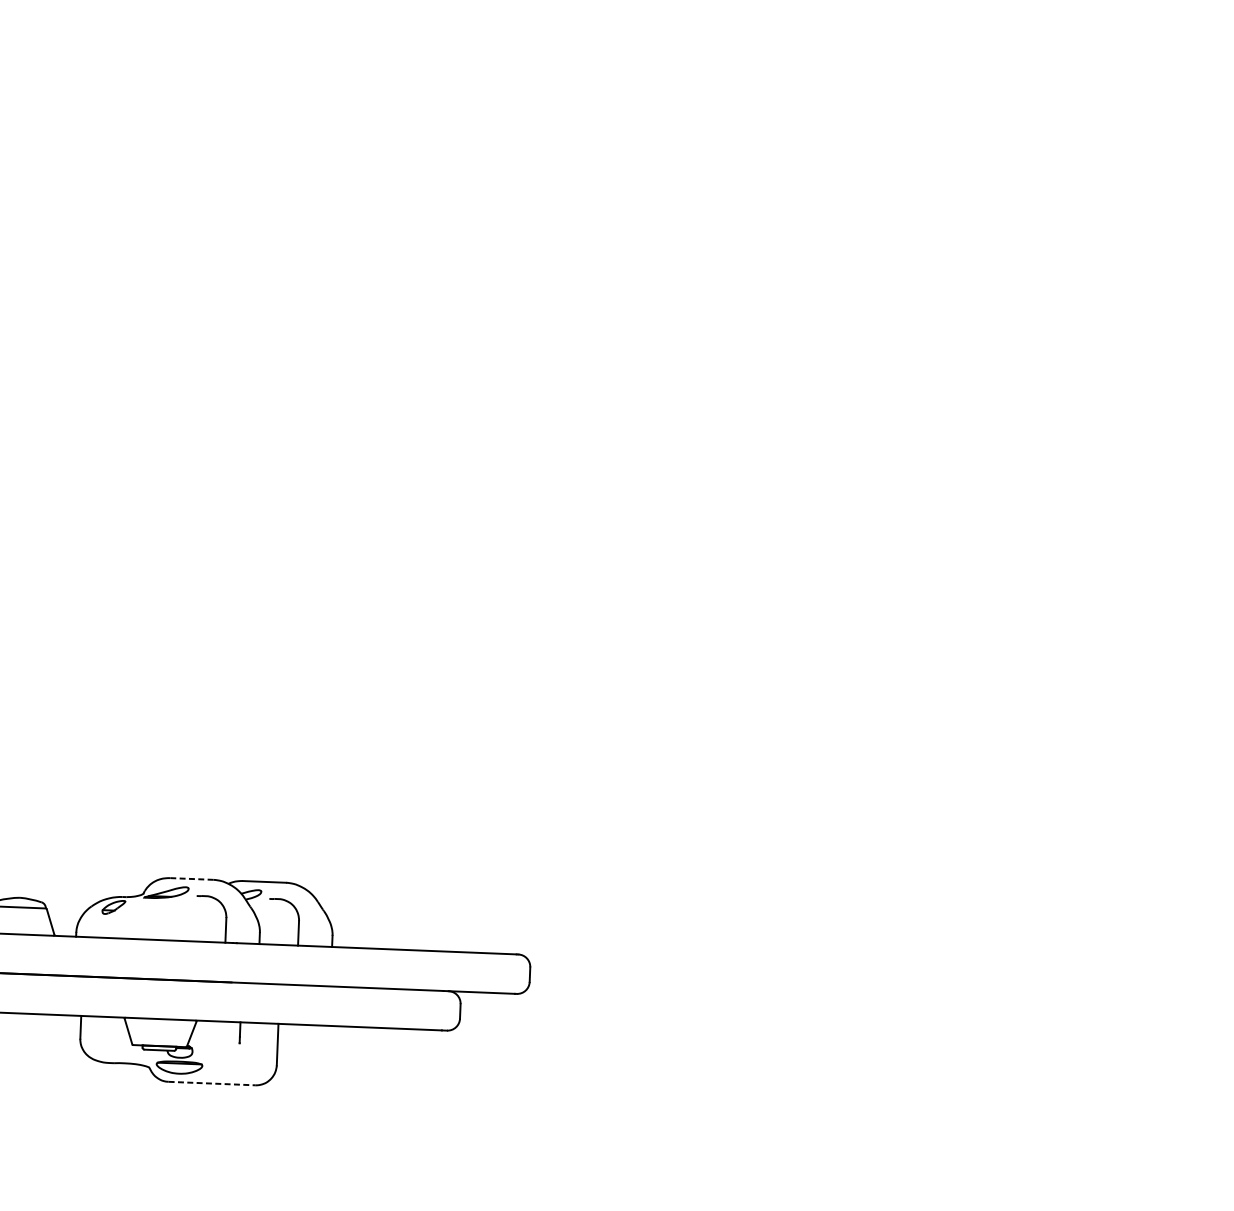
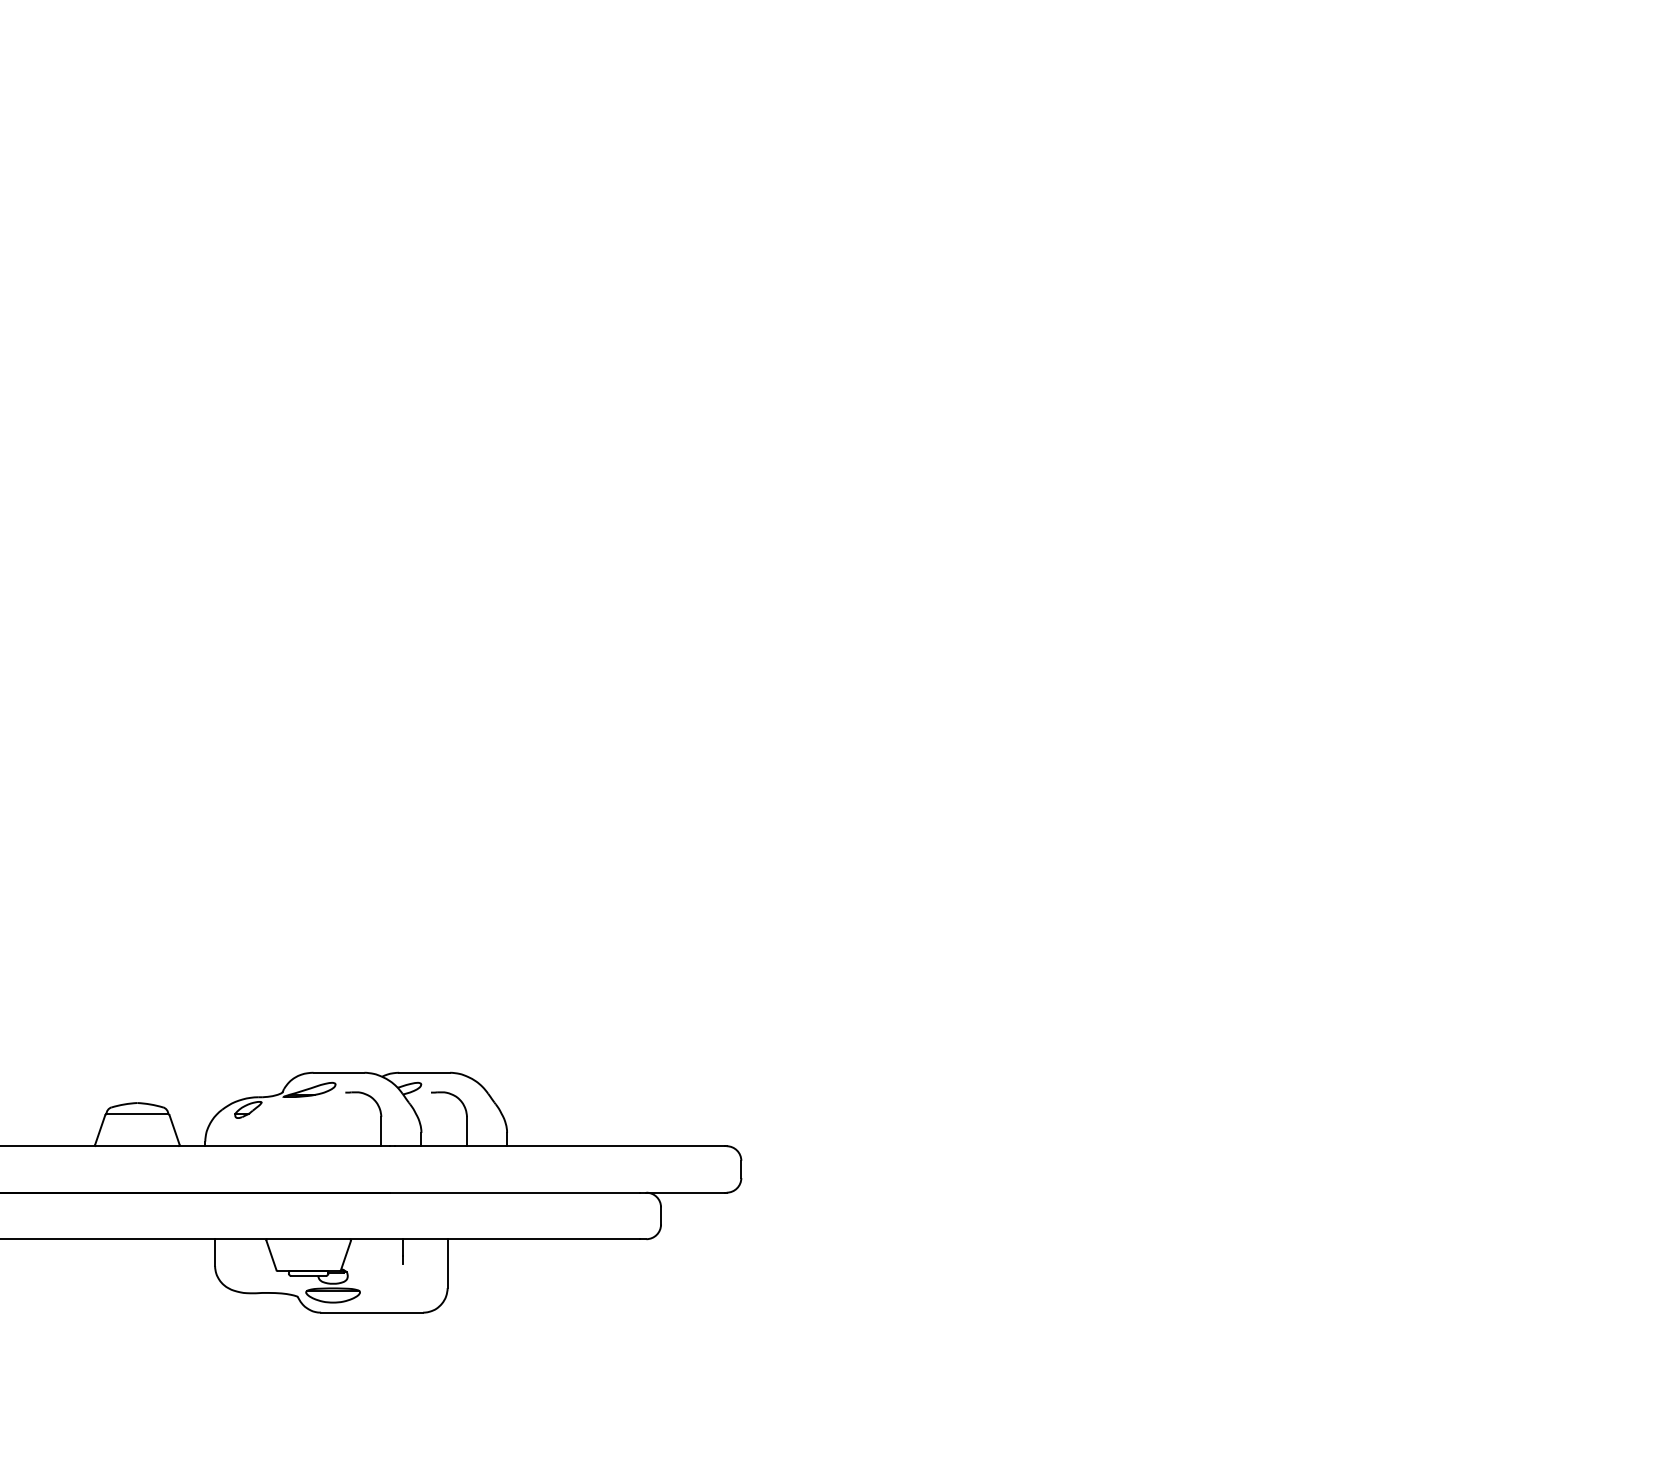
line: (191, 878) -> (338, 1072), dashed -> solid
line: (212, 1083) -> (372, 1312), dashed -> solid

